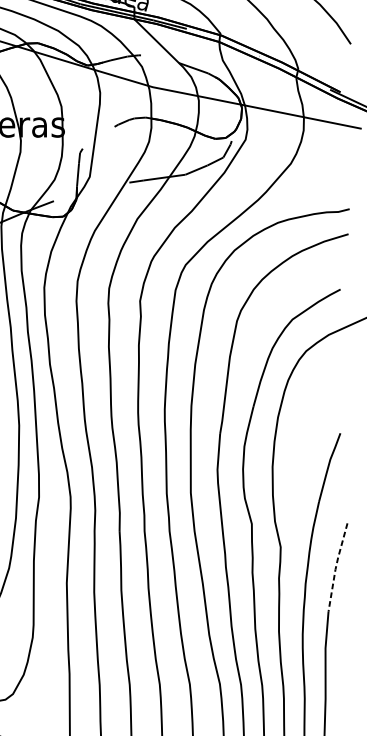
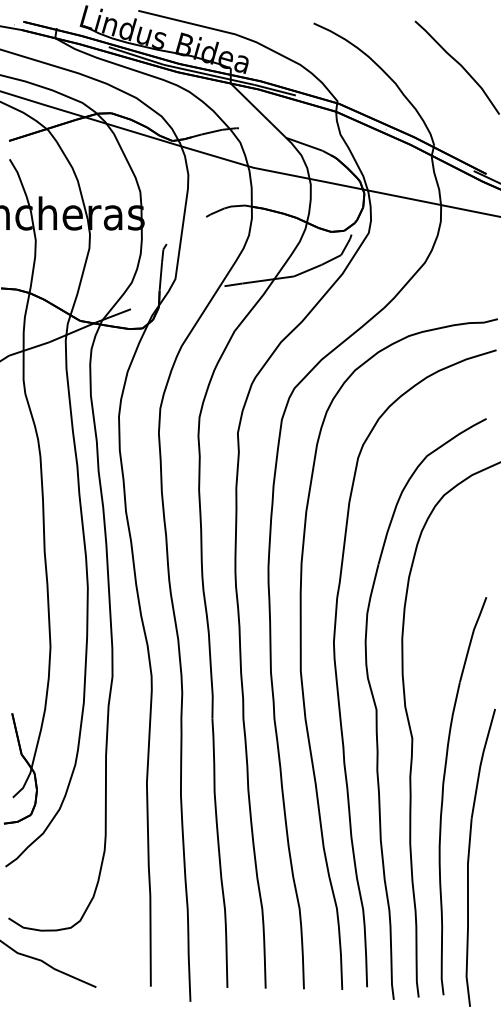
line: (335, 567) -> (480, 763), dashed -> solid

